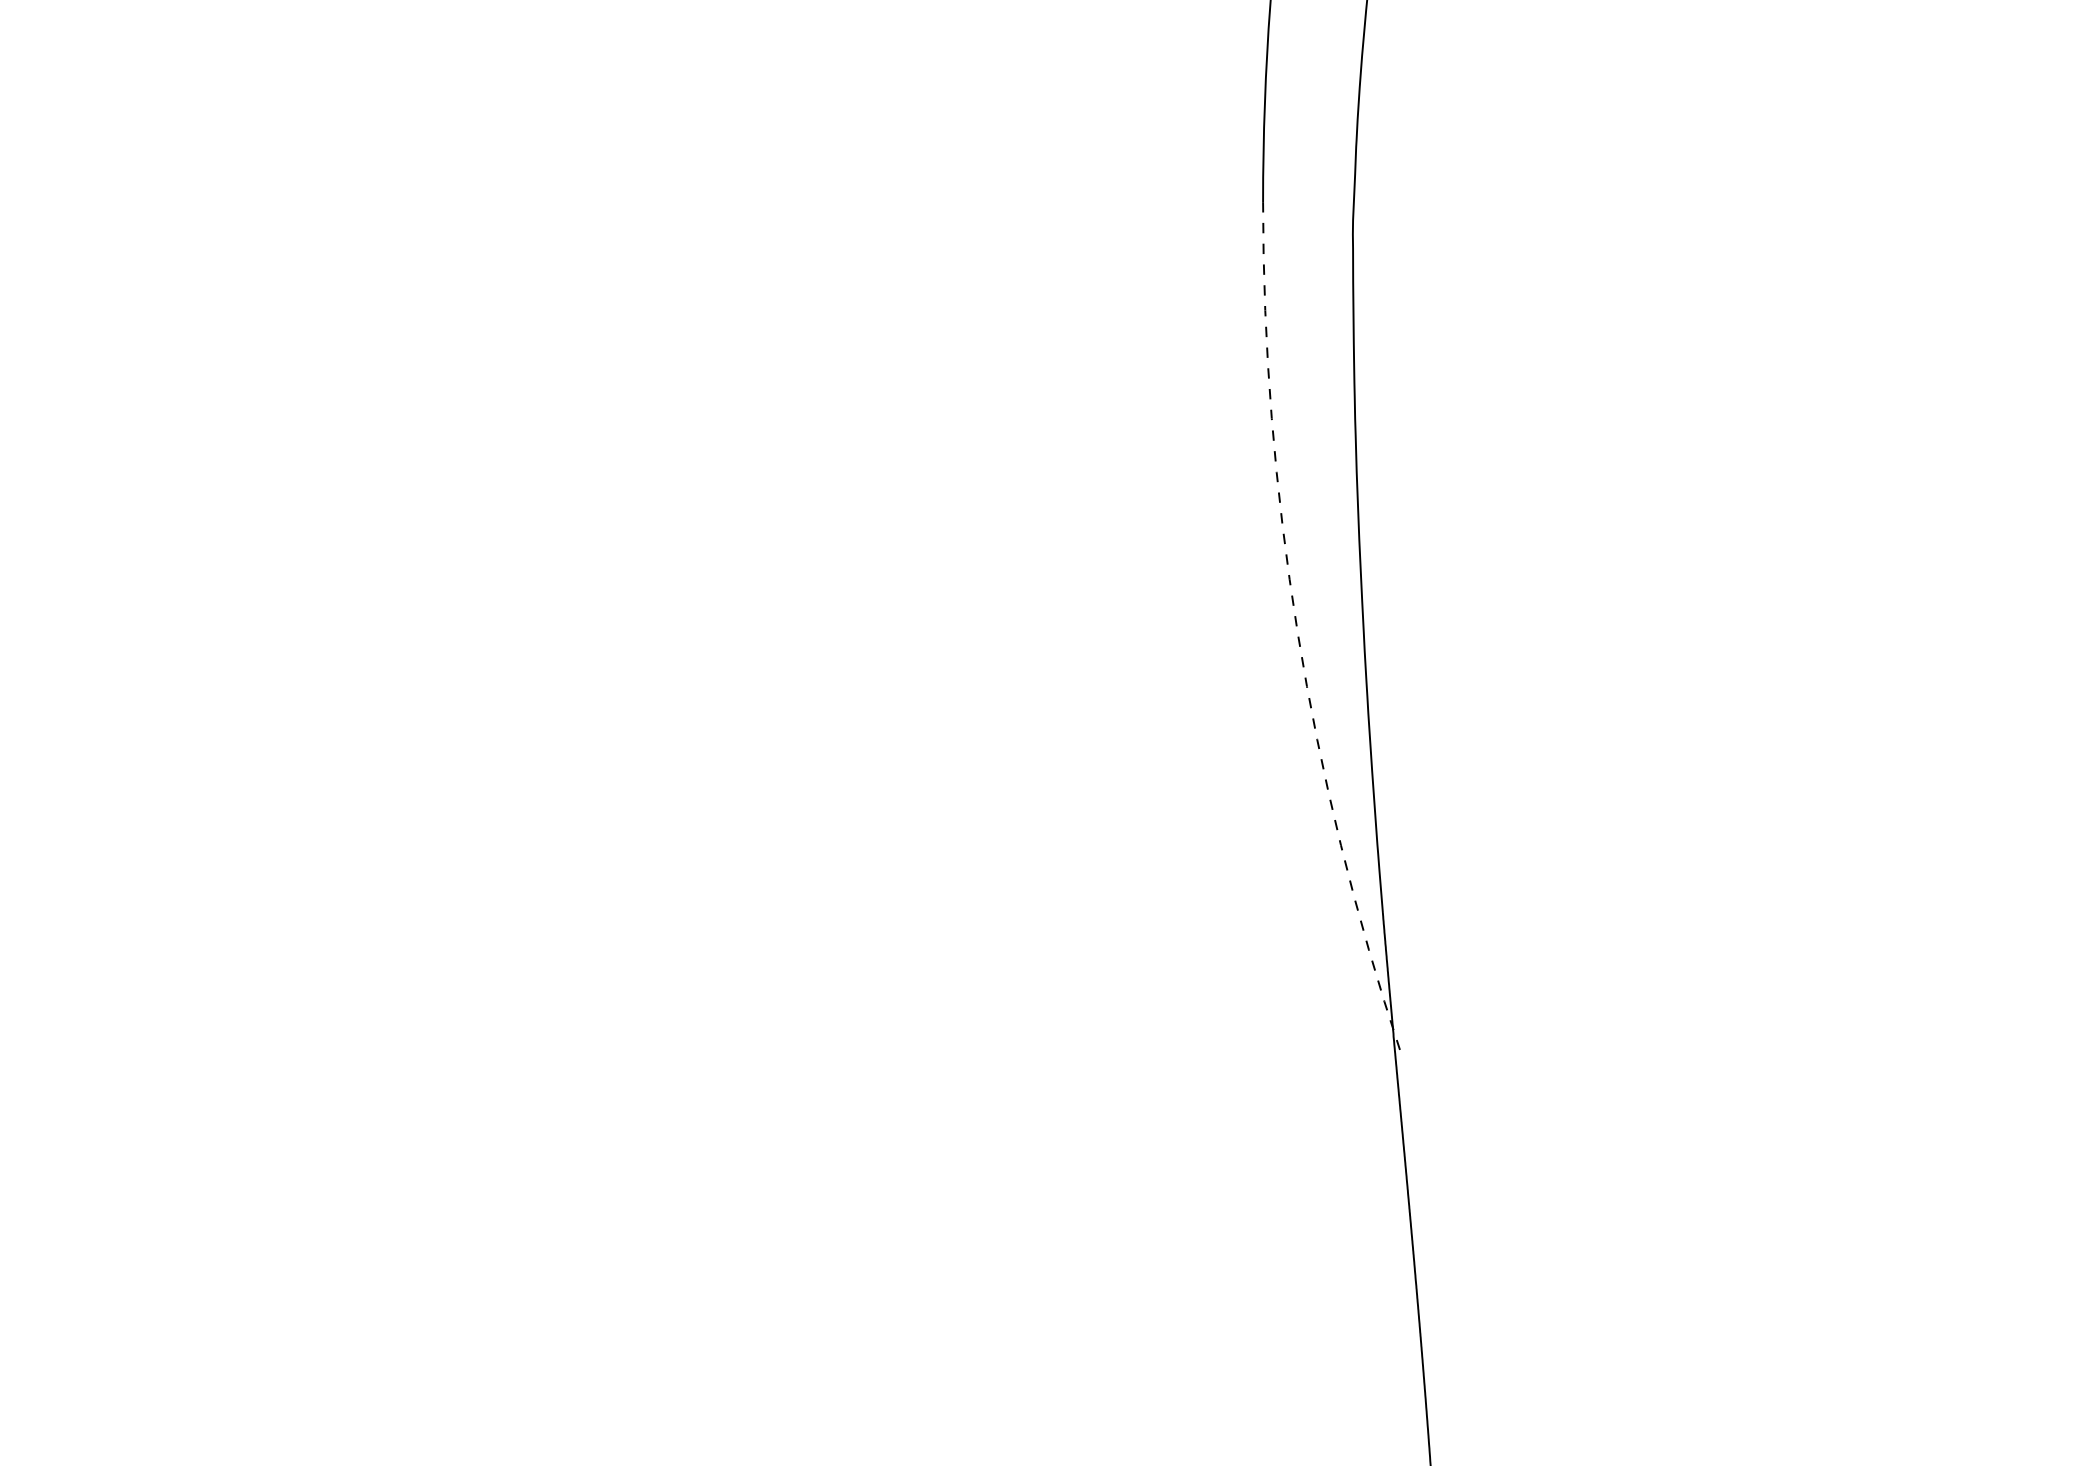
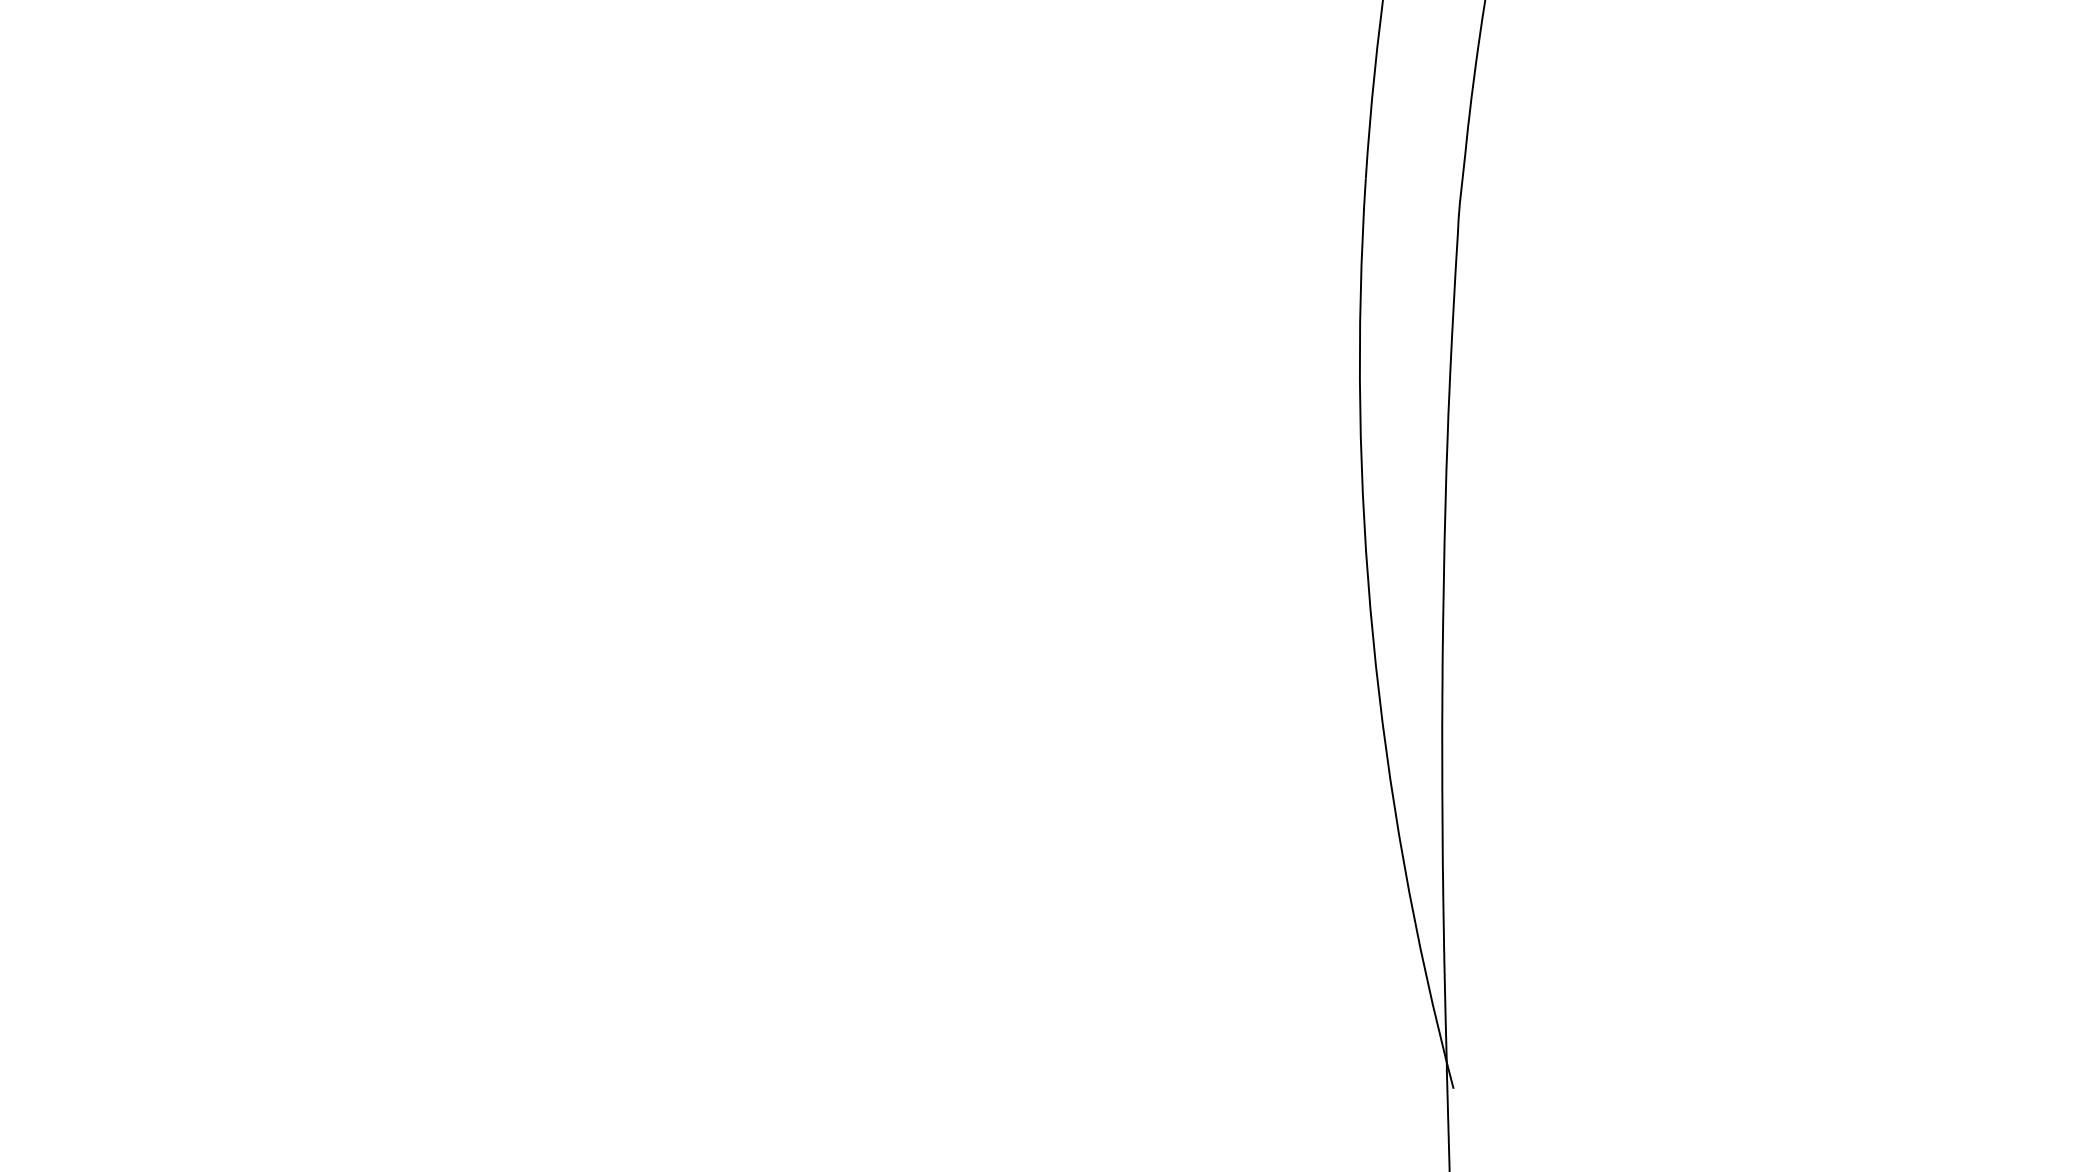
arc: (1297, 633) -> (1372, 637), dashed -> solid

